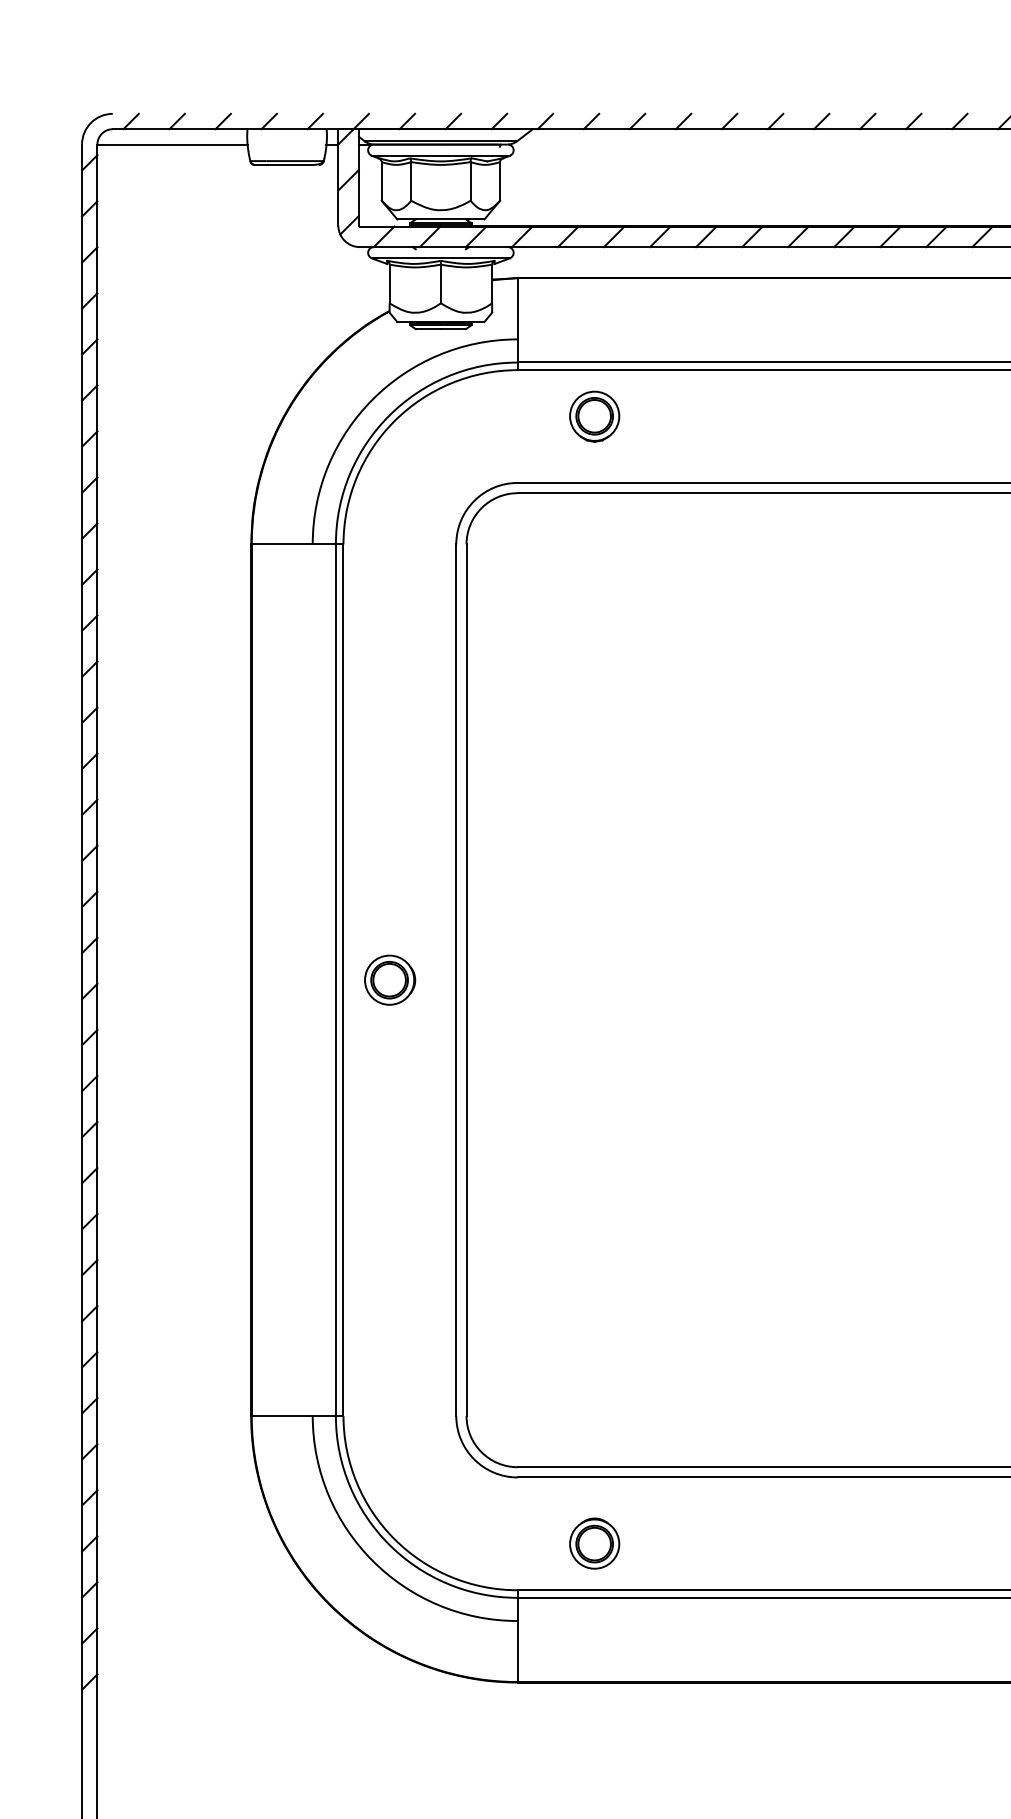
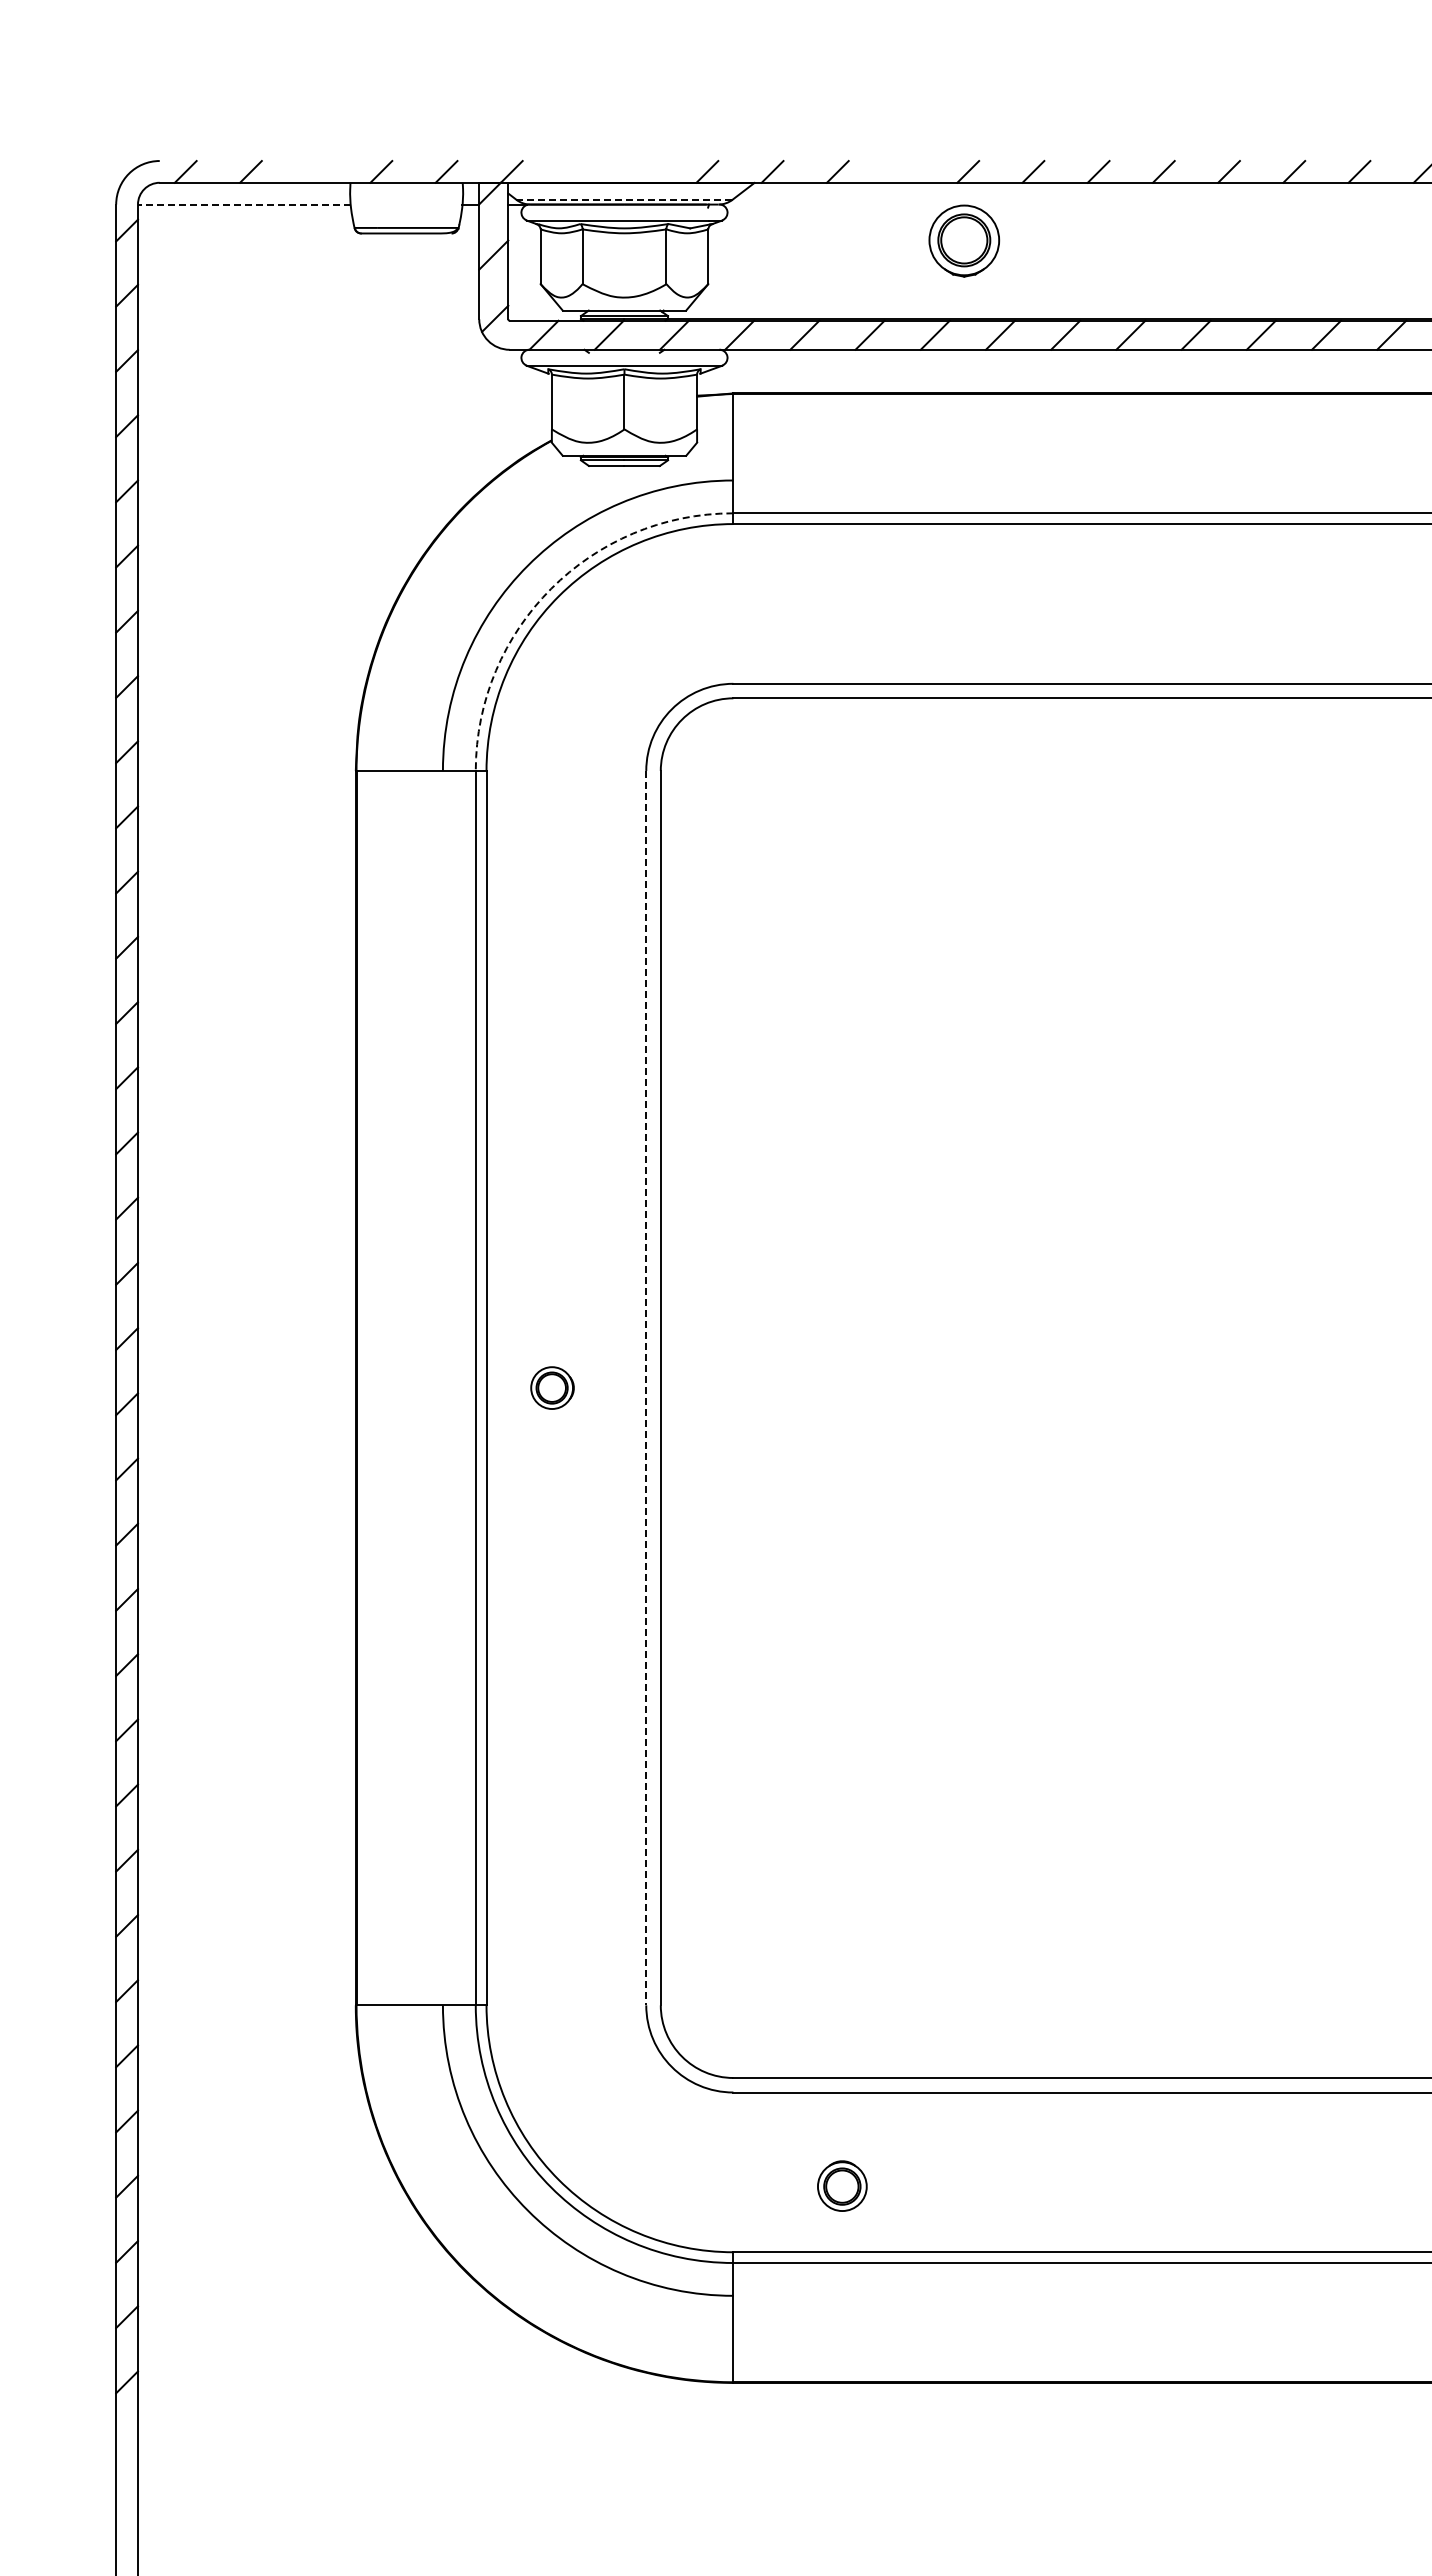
line: (223, 121) -> (316, 171), removed
line: (407, 121) -> (576, 171), removed
line: (453, 121) -> (642, 171), removed
line: (637, 121) -> (902, 171), removed
line: (440, 141) -> (624, 199), solid -> dashed
line: (171, 144) -> (243, 204), solid -> dashed
arc: (389, 415) -> (551, 588), solid -> dashed
part: (594, 416) -> (964, 240), moved
part: (390, 979) -> (552, 1387), size x0.6
line: (456, 980) -> (646, 1388), solid -> dashed
part: (594, 1543) -> (842, 2185), size x0.7

